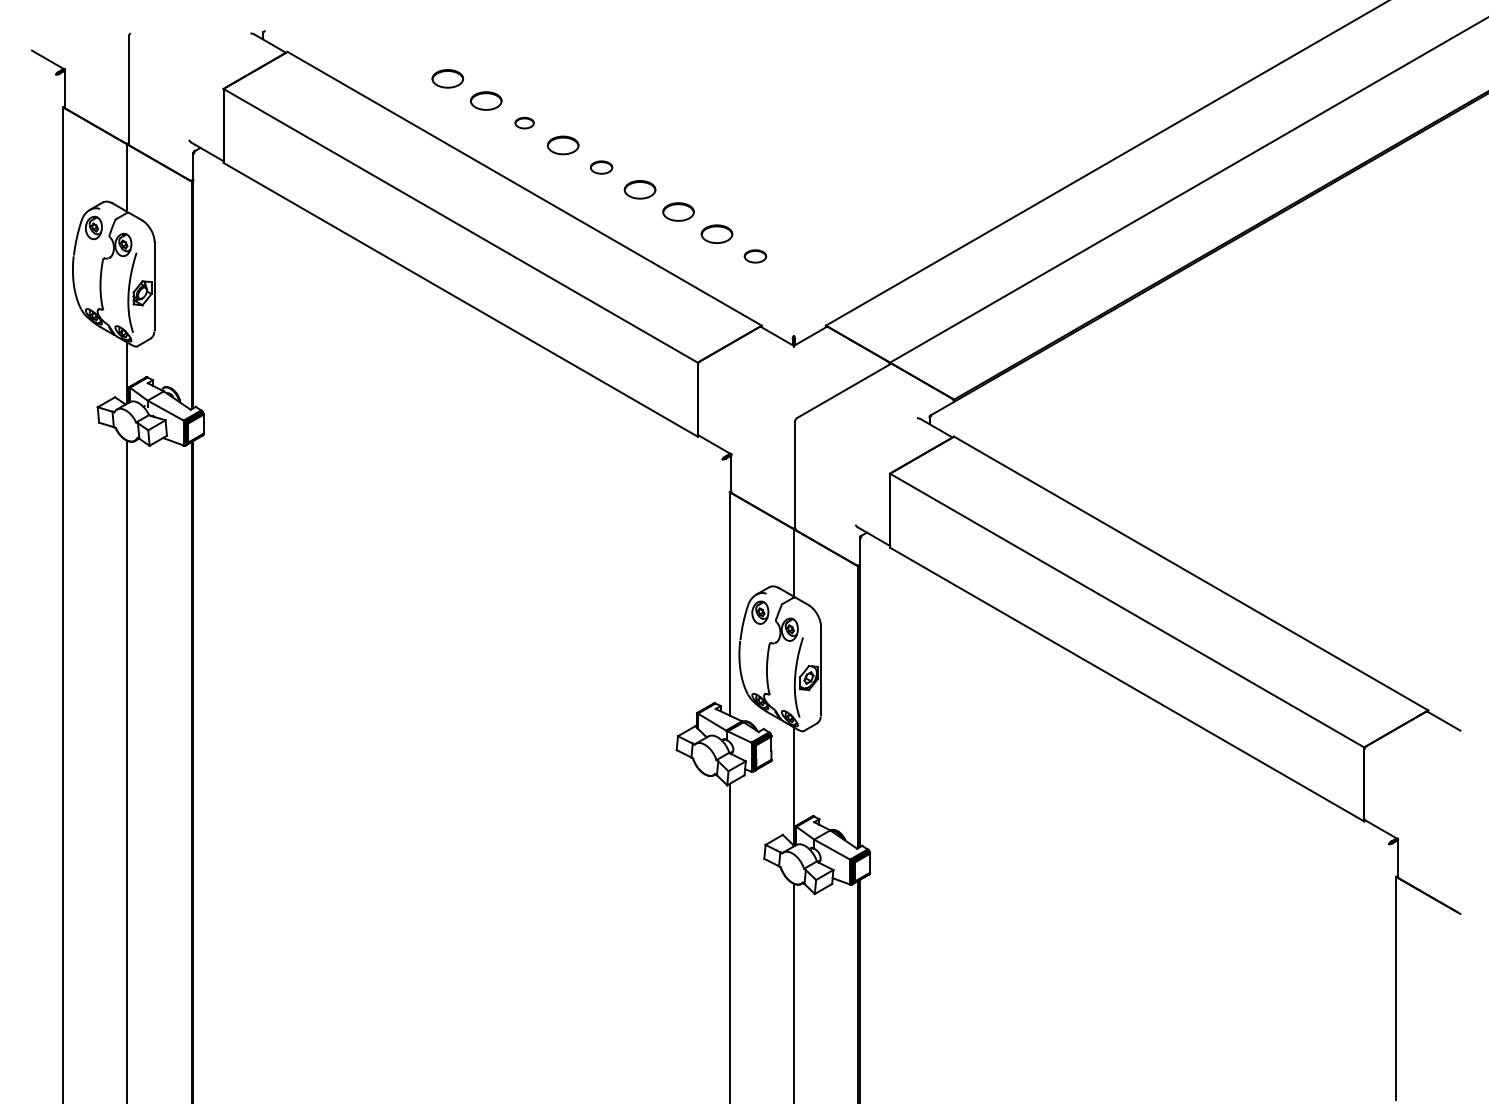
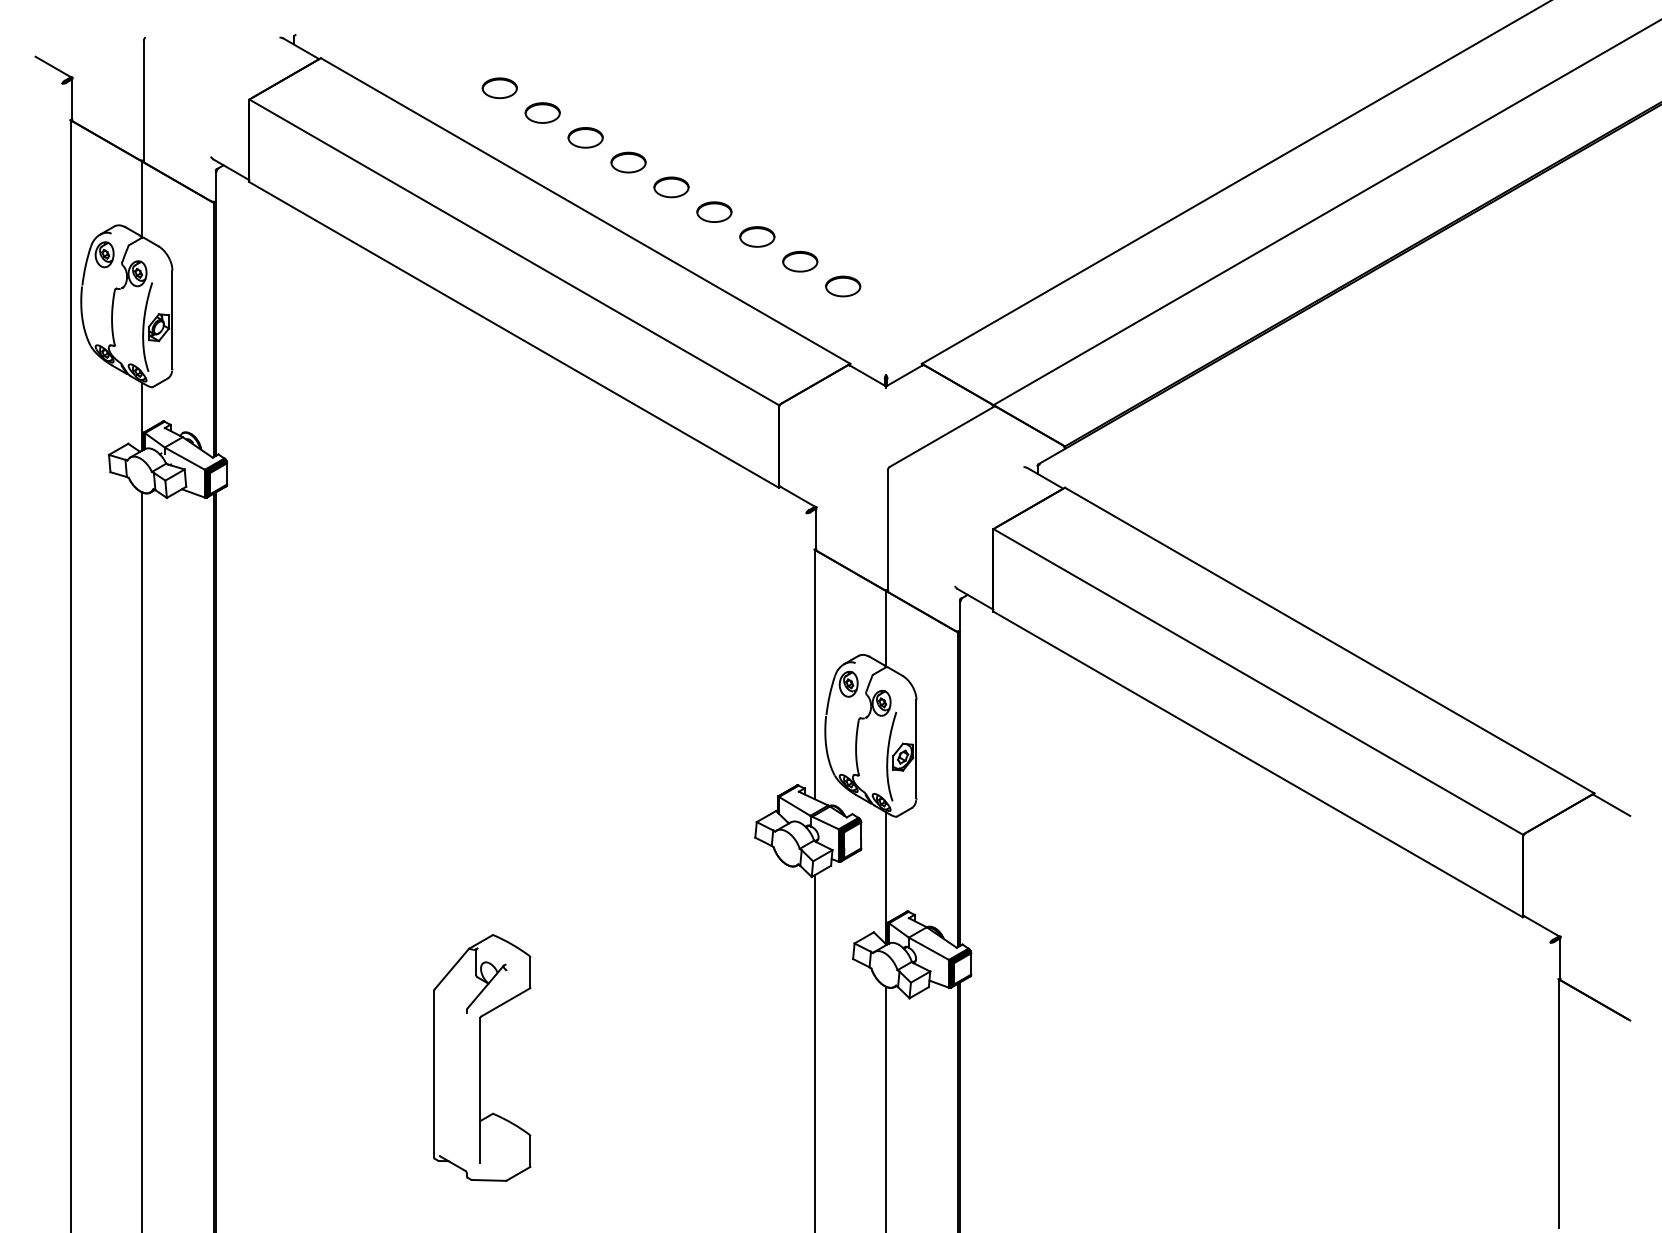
part: (524, 122) -> (585, 137), size x1.67
part: (601, 167) -> (671, 187), size x1.43
part: (755, 256) -> (843, 286), size x1.43
part: (432, 947) -> (482, 1058), added

